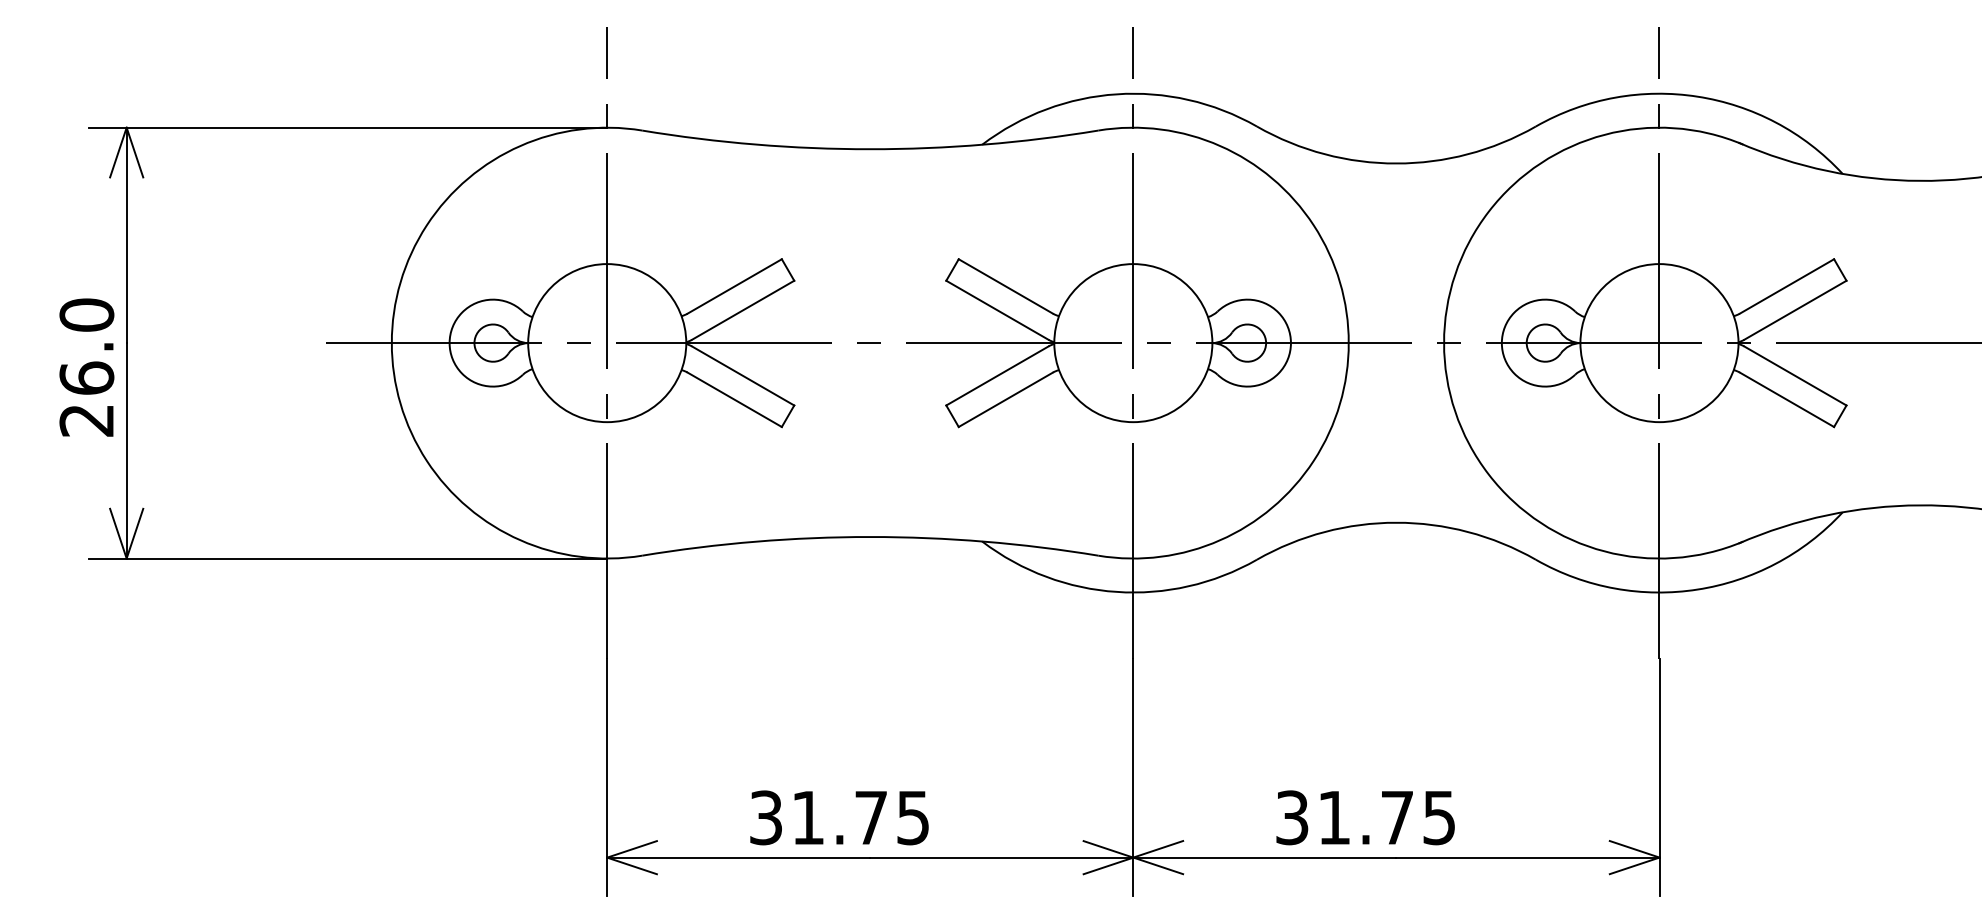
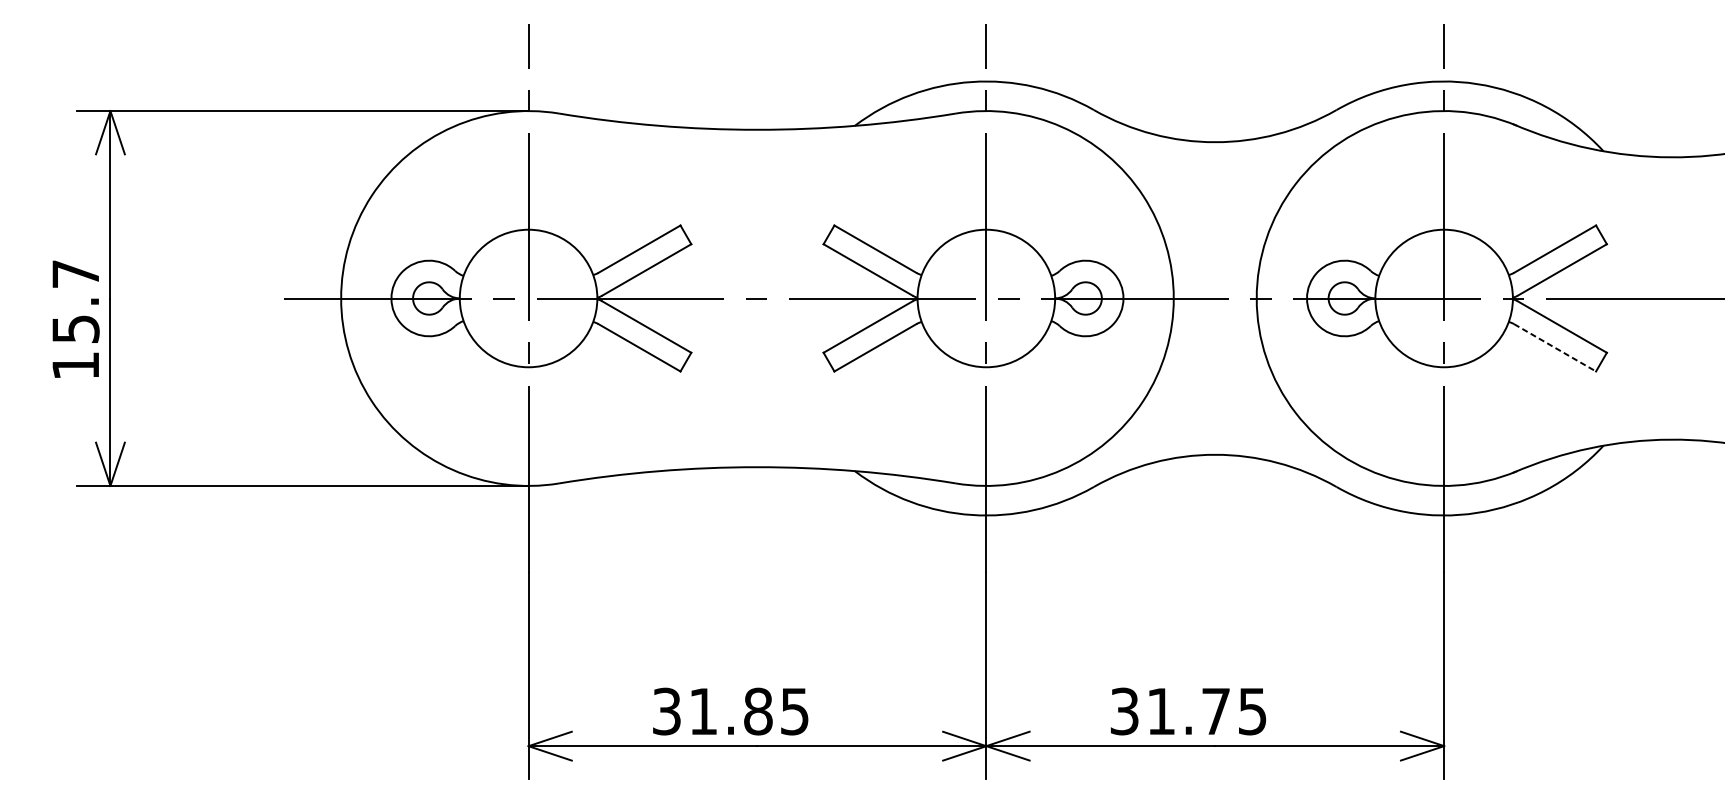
text: (86, 367) -> (75, 319), 26.0 -> 15.7
line: (1787, 400) -> (1555, 348), solid -> dashed
text: (870, 817) -> (757, 711), 31.75 -> 31.85

